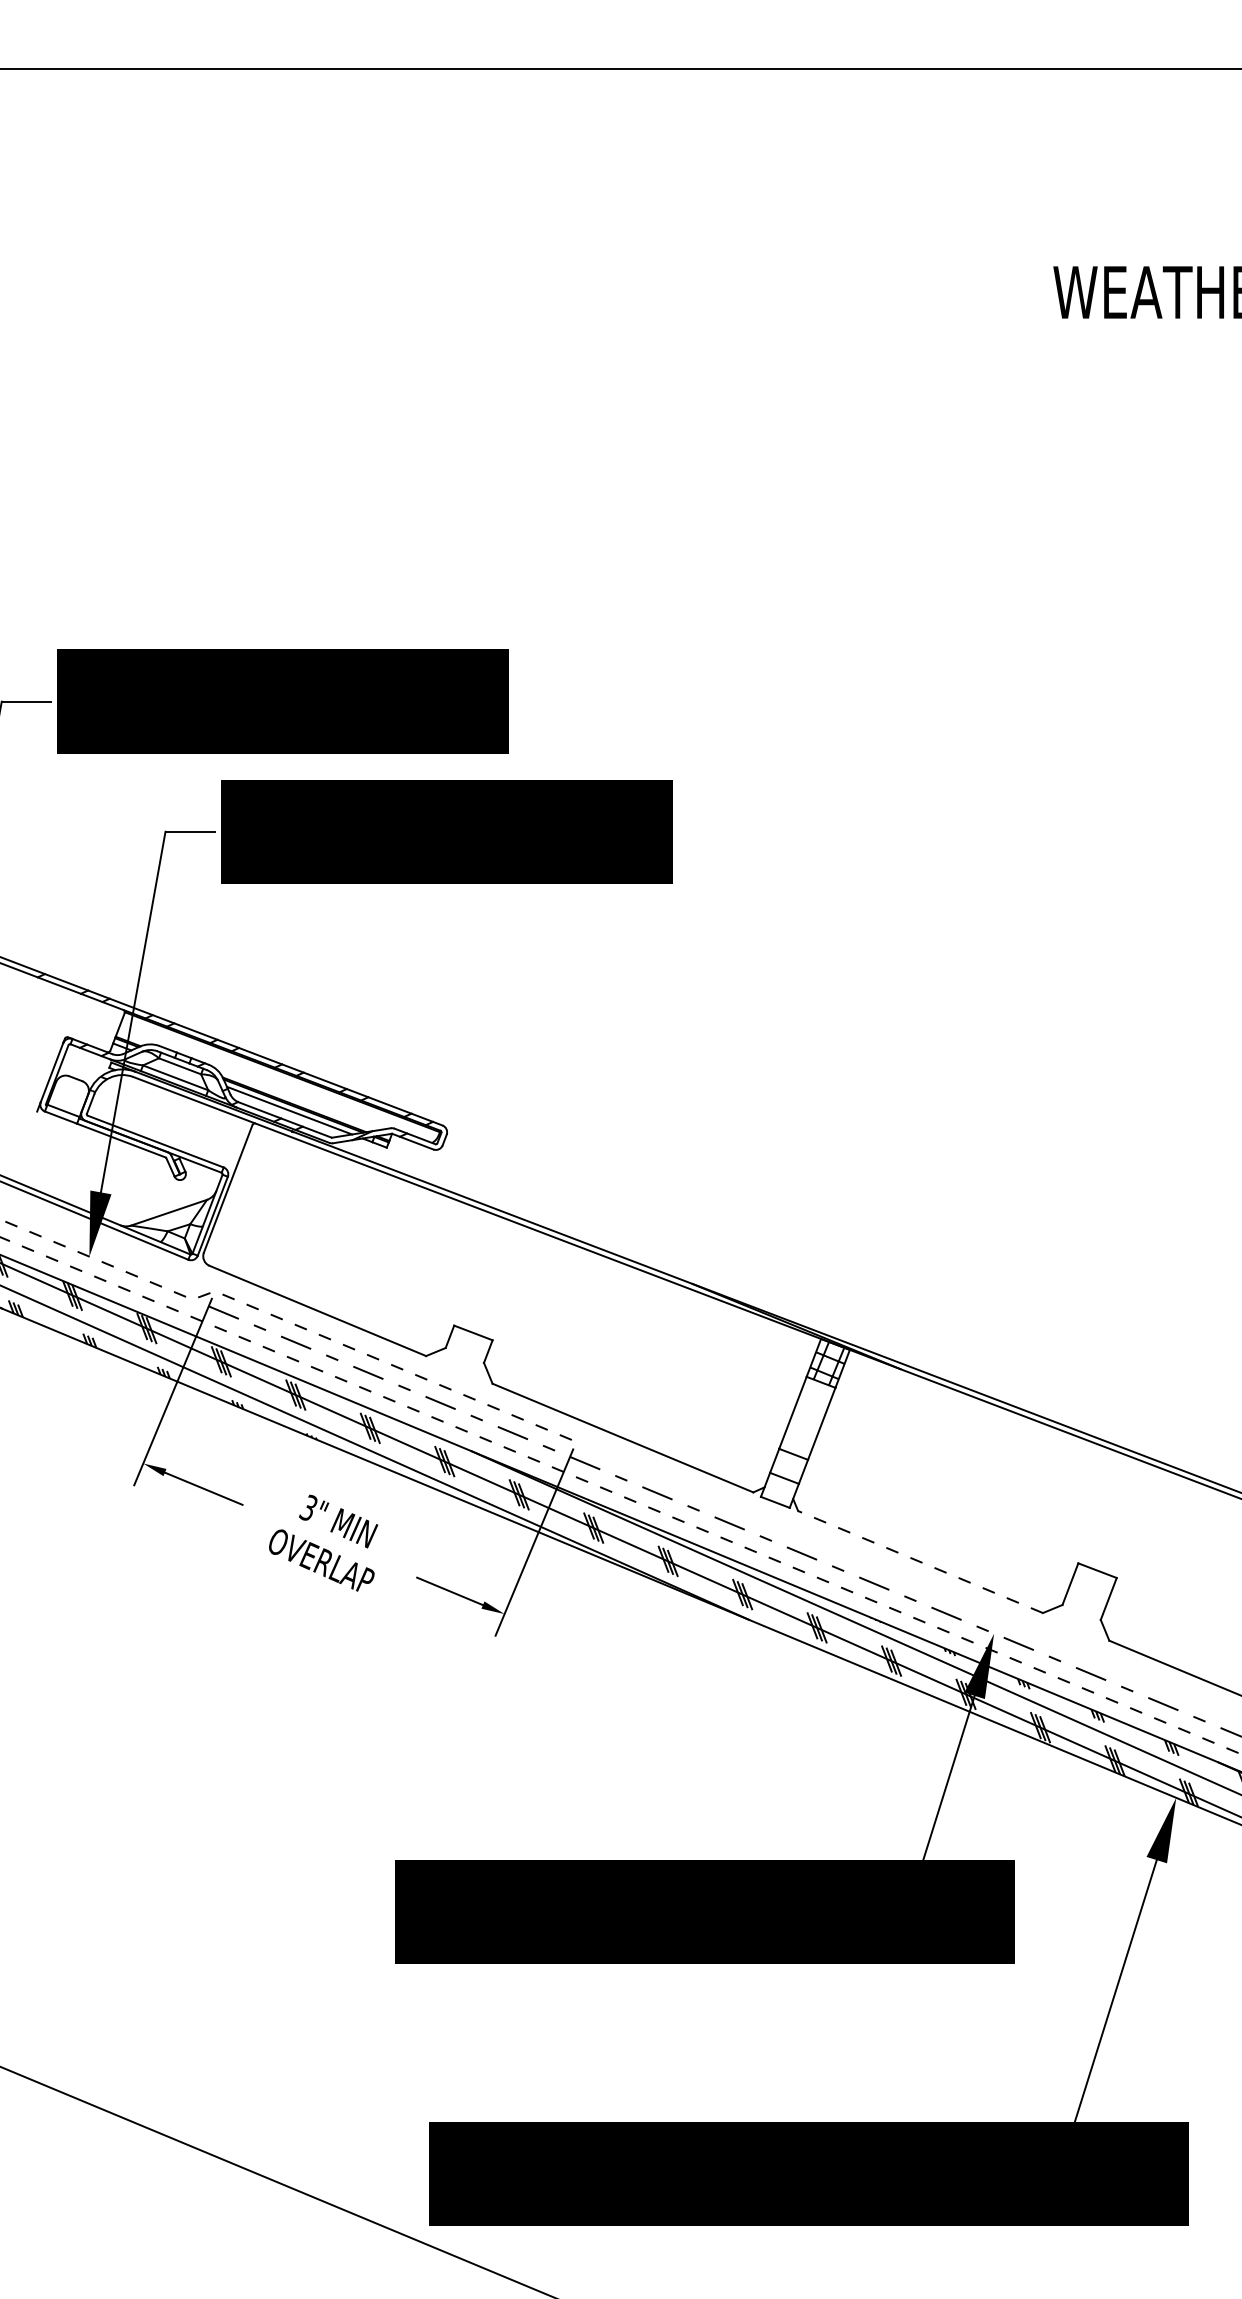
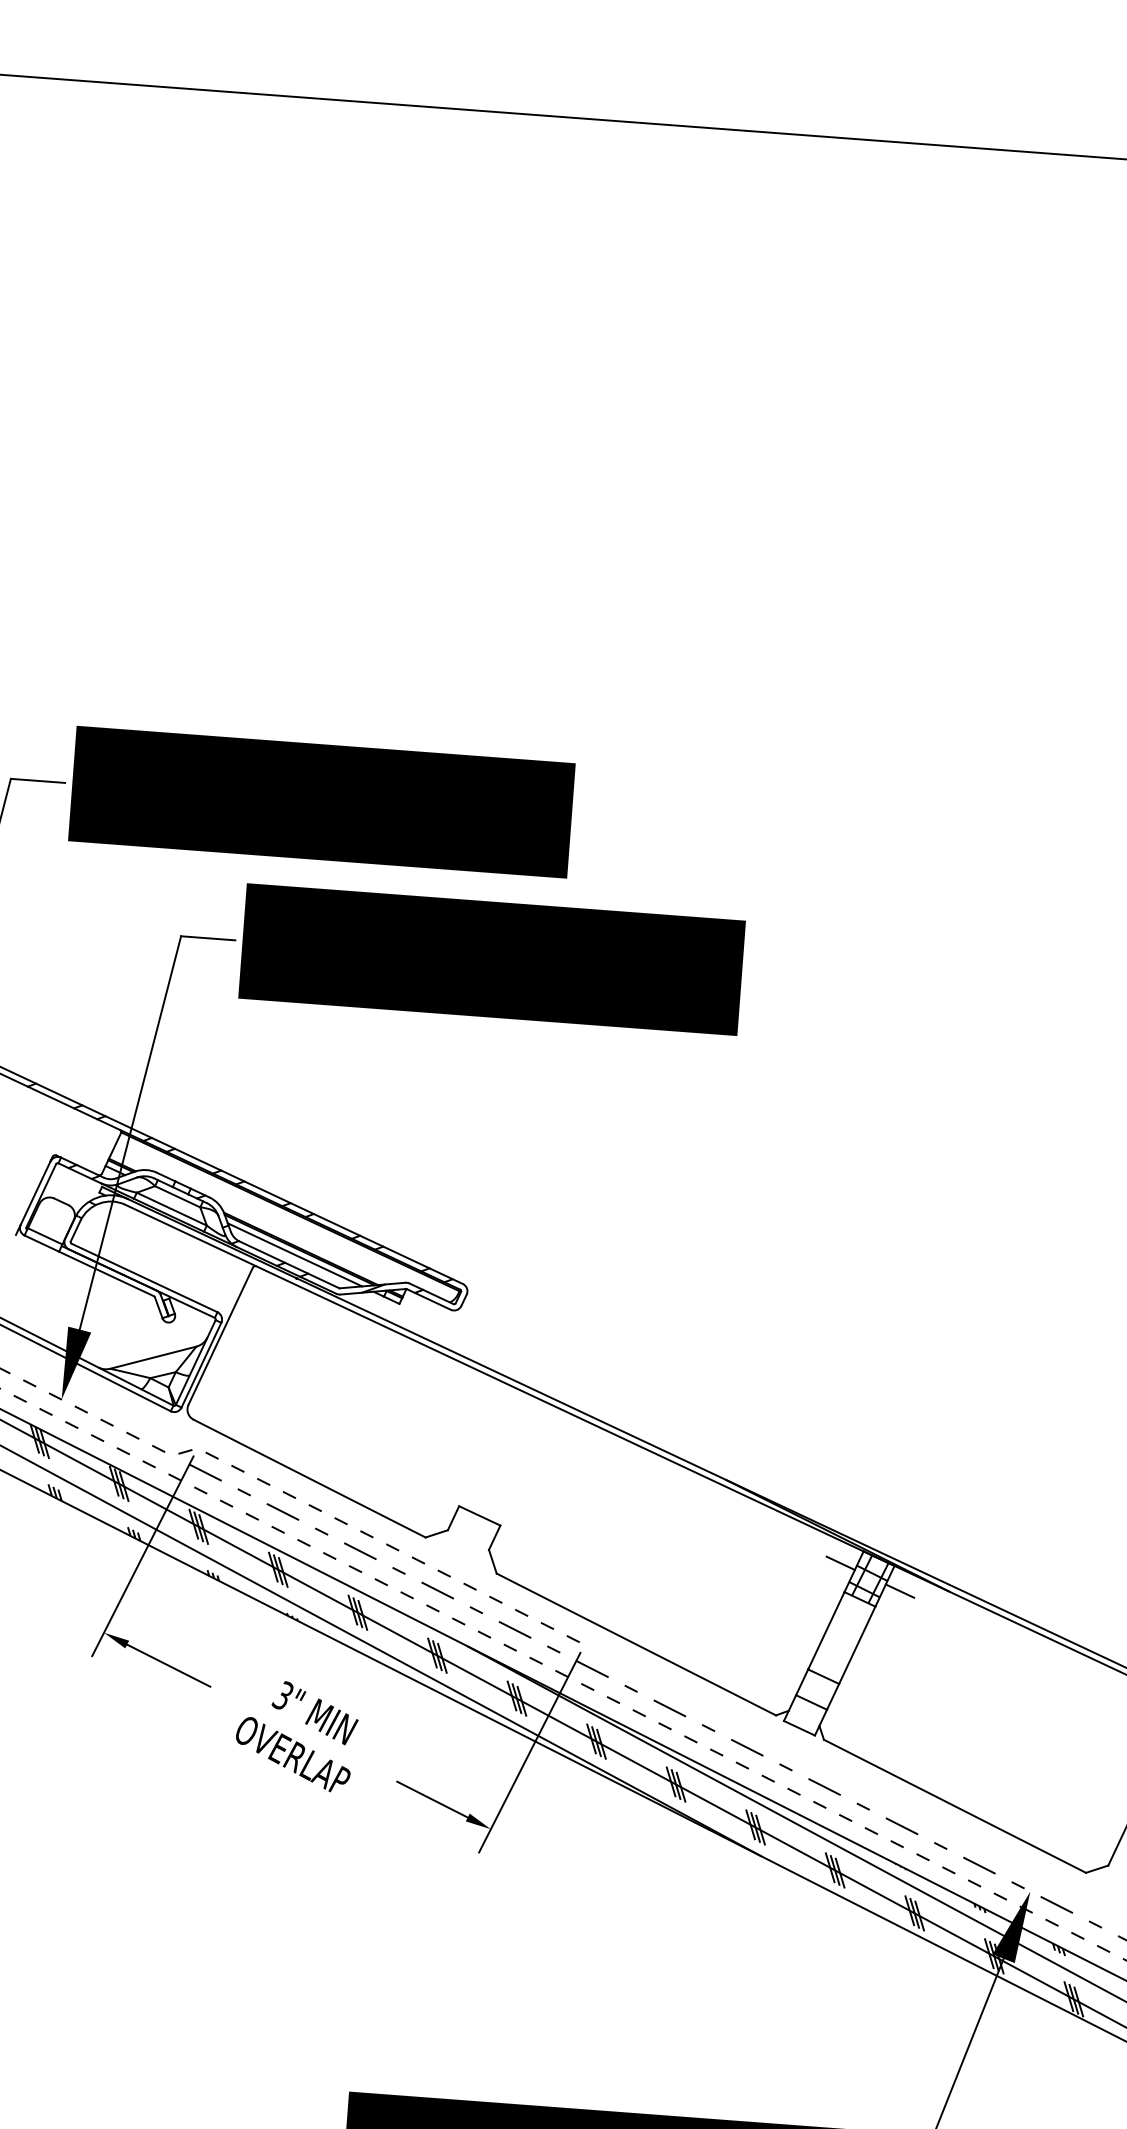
line: (801, 1351) -> (840, 1563), added
line: (856, 1372) -> (899, 1591), added
line: (920, 1562) -> (954, 1806), dashed -> solid

